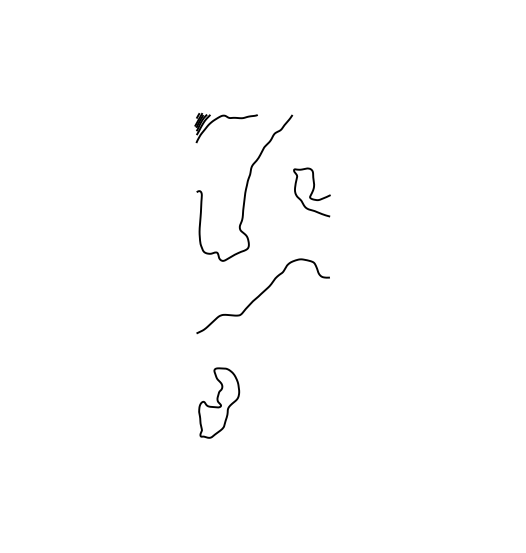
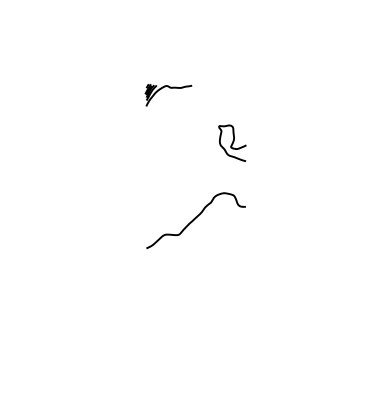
curve: (244, 188) -> (182, 140), removed
part: (219, 403) -> (163, 300), removed

